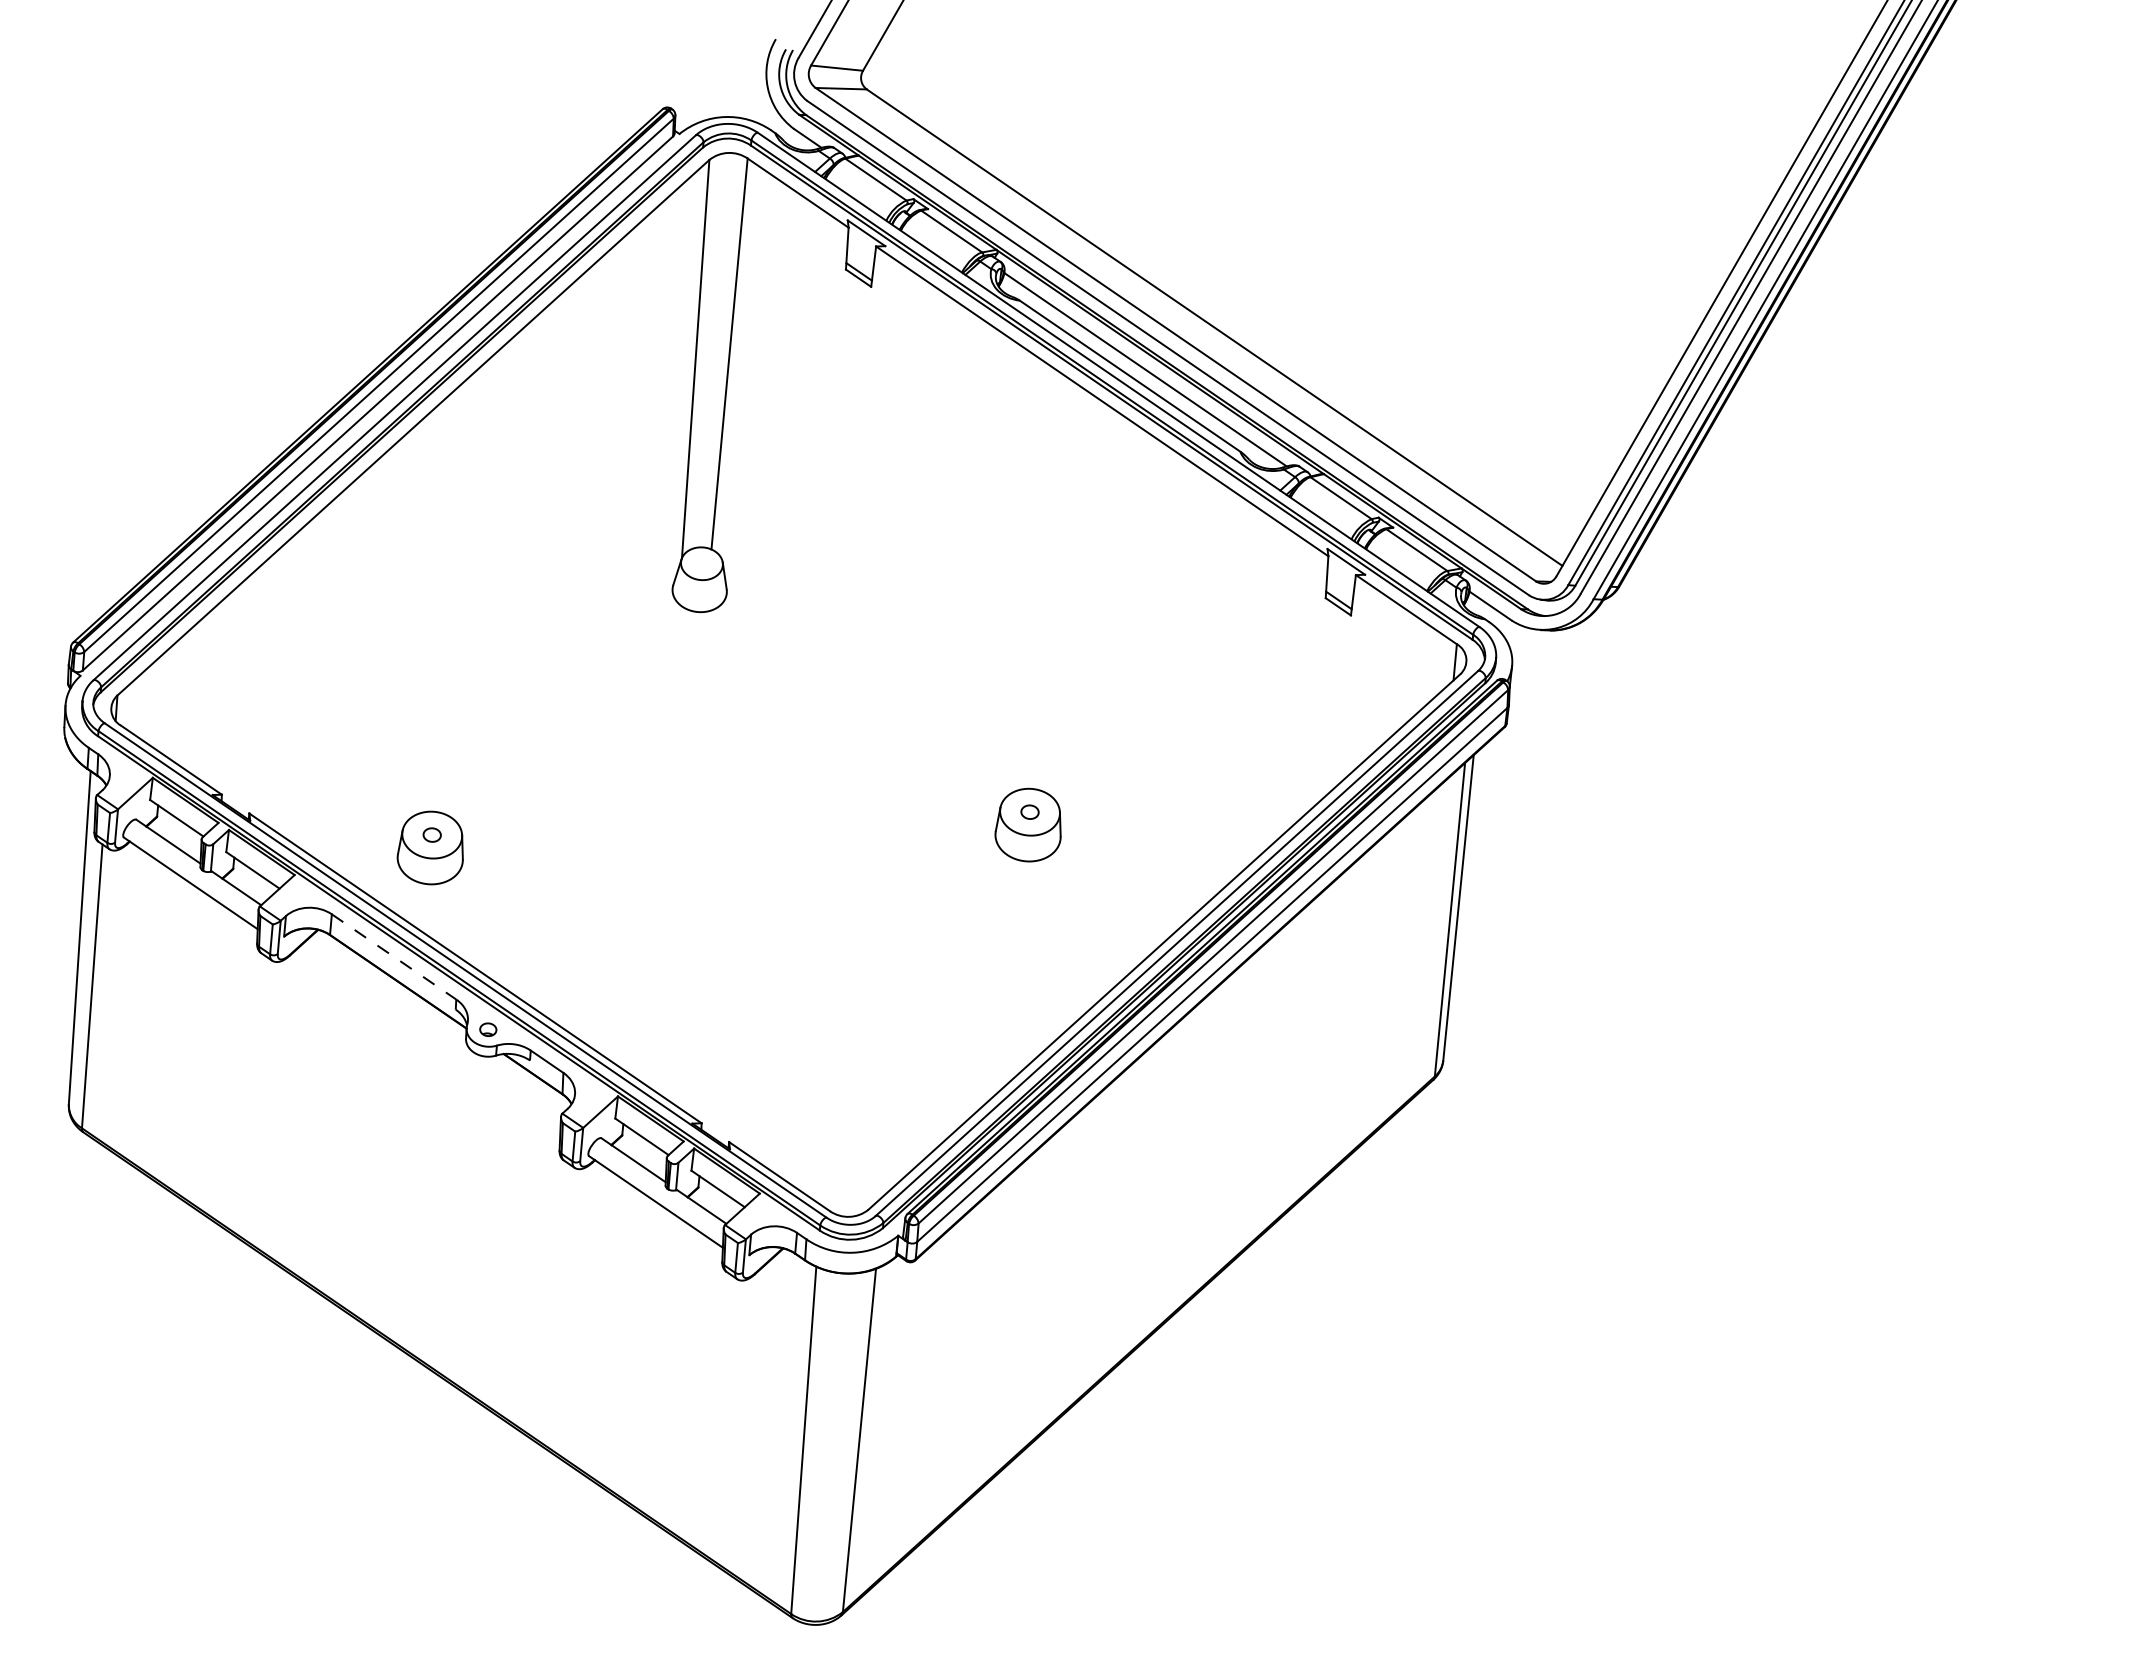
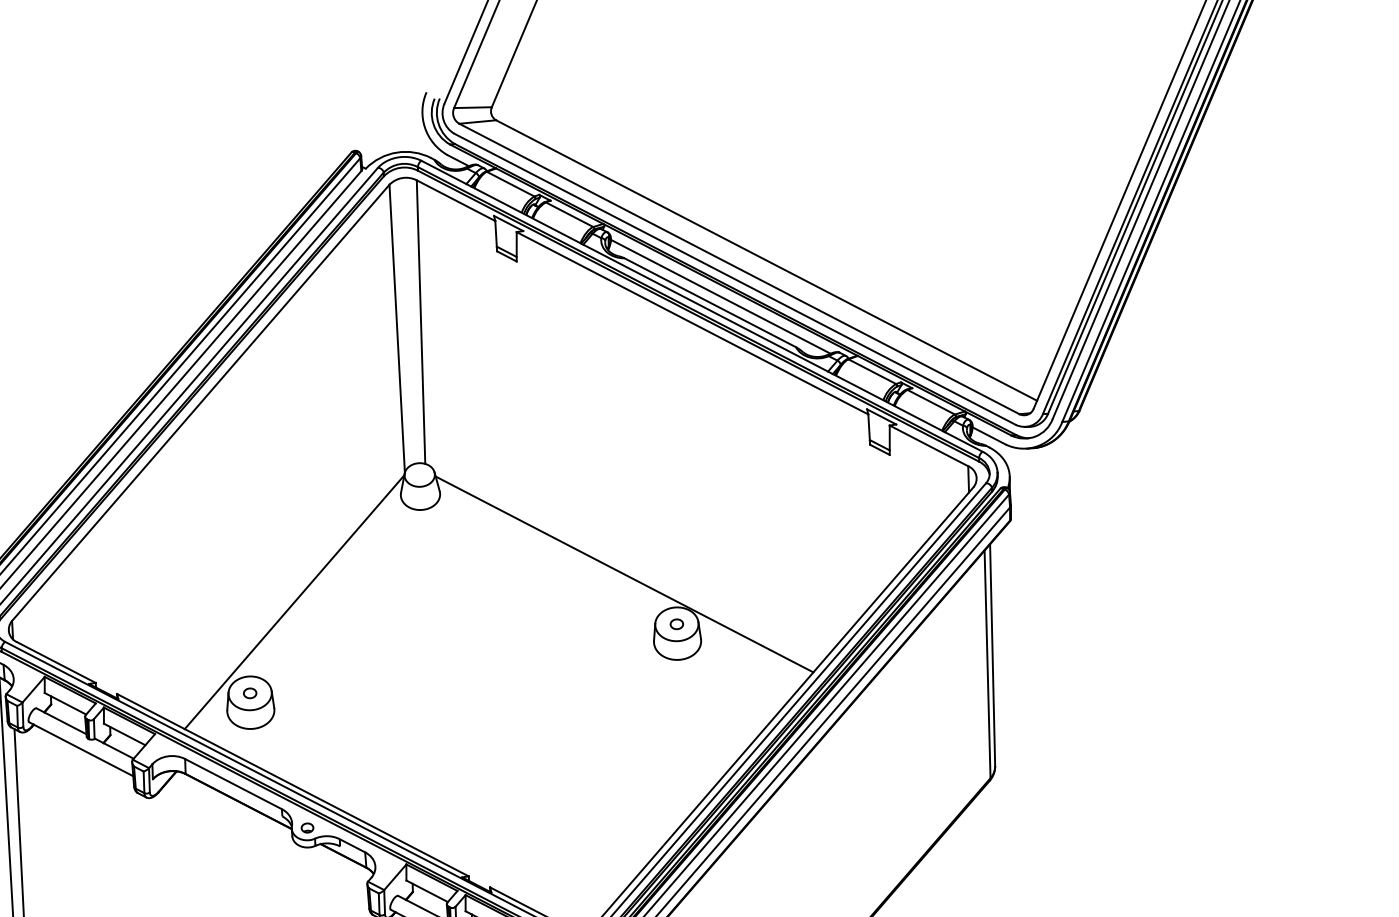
line: (508, 717) -> (294, 602), added
line: (966, 734) -> (624, 574), added
line: (394, 957) -> (233, 784), dashed -> solid

